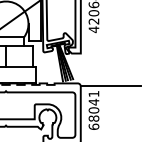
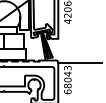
text: (93, 94) -> (67, 68), 68041 -> 68043

